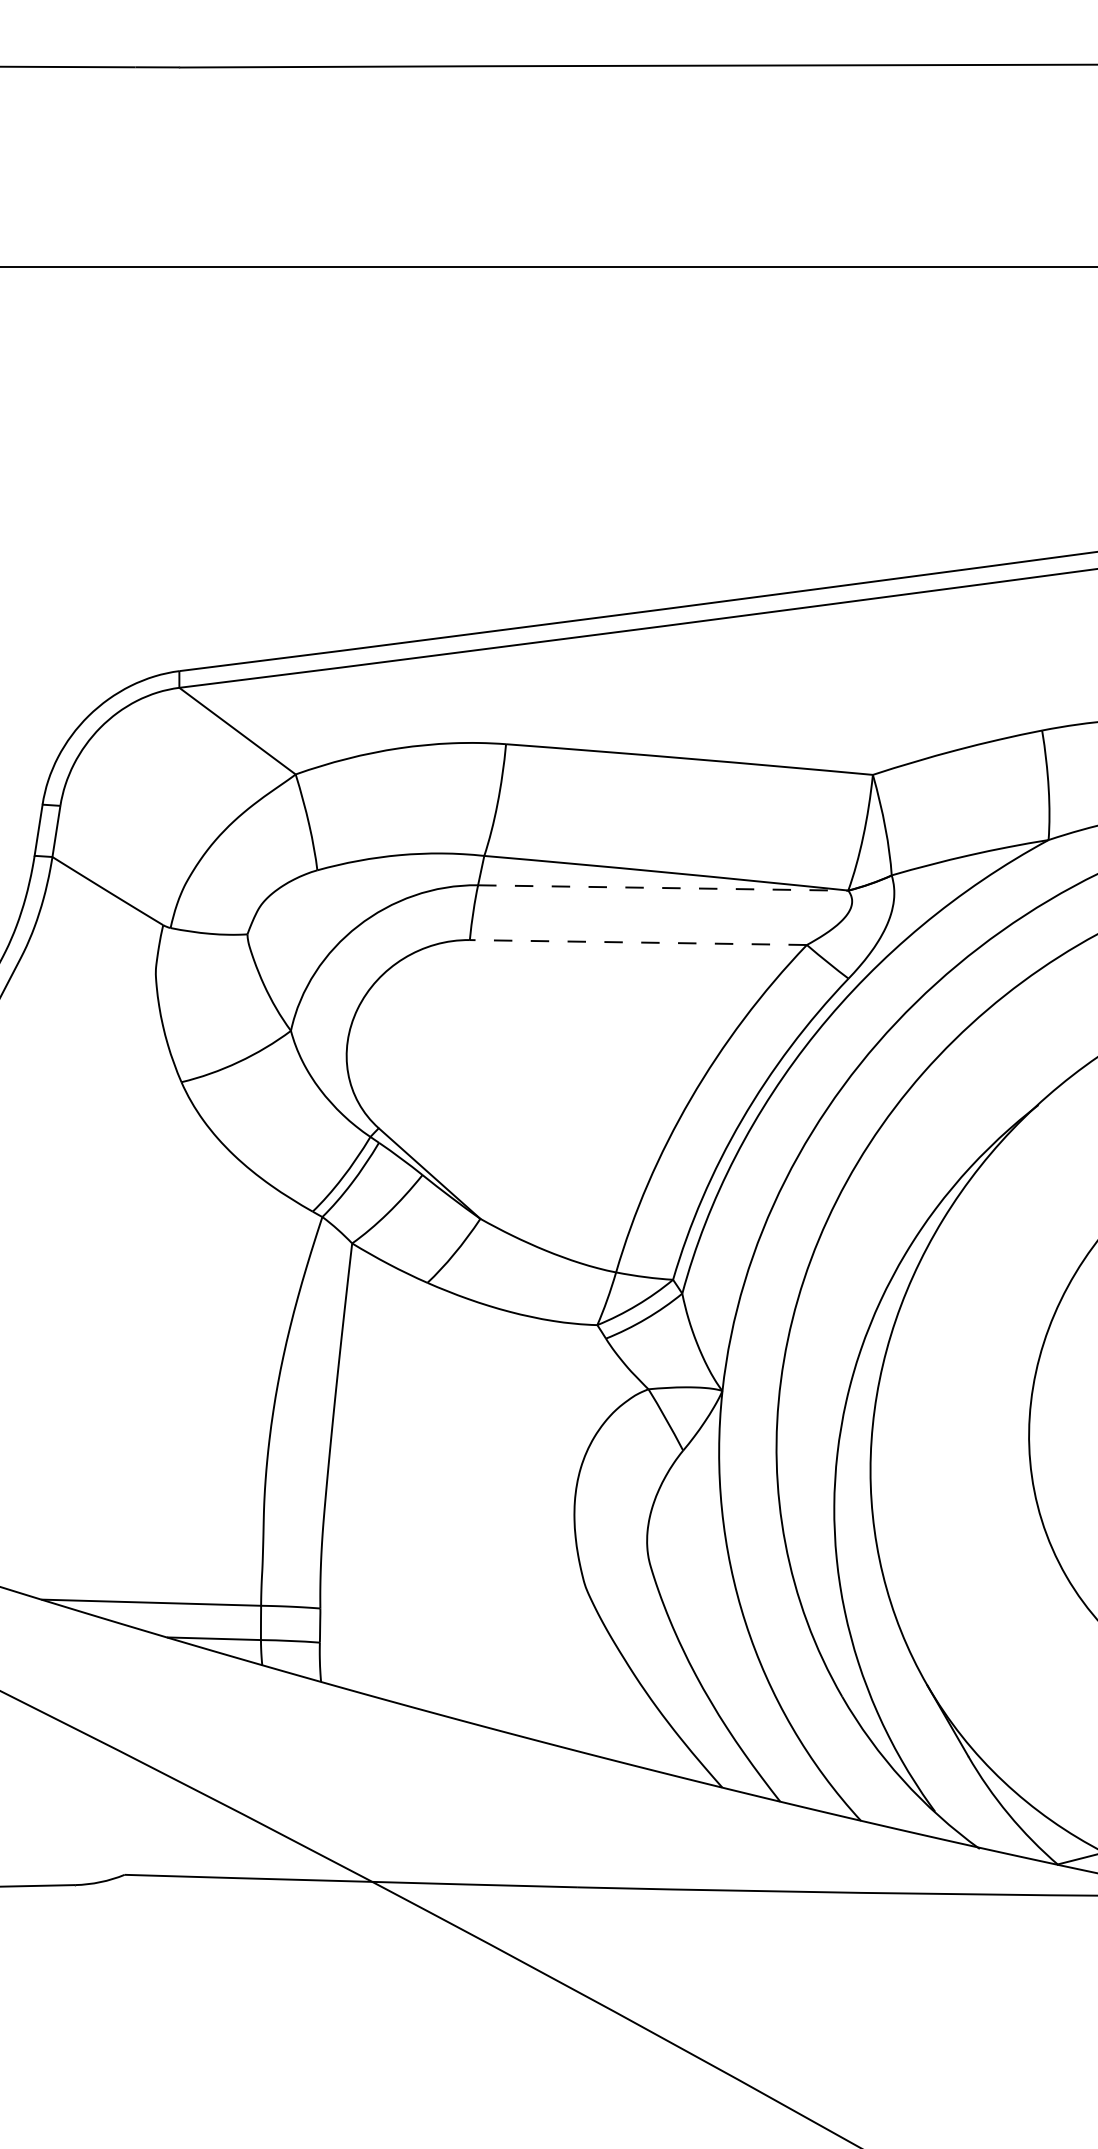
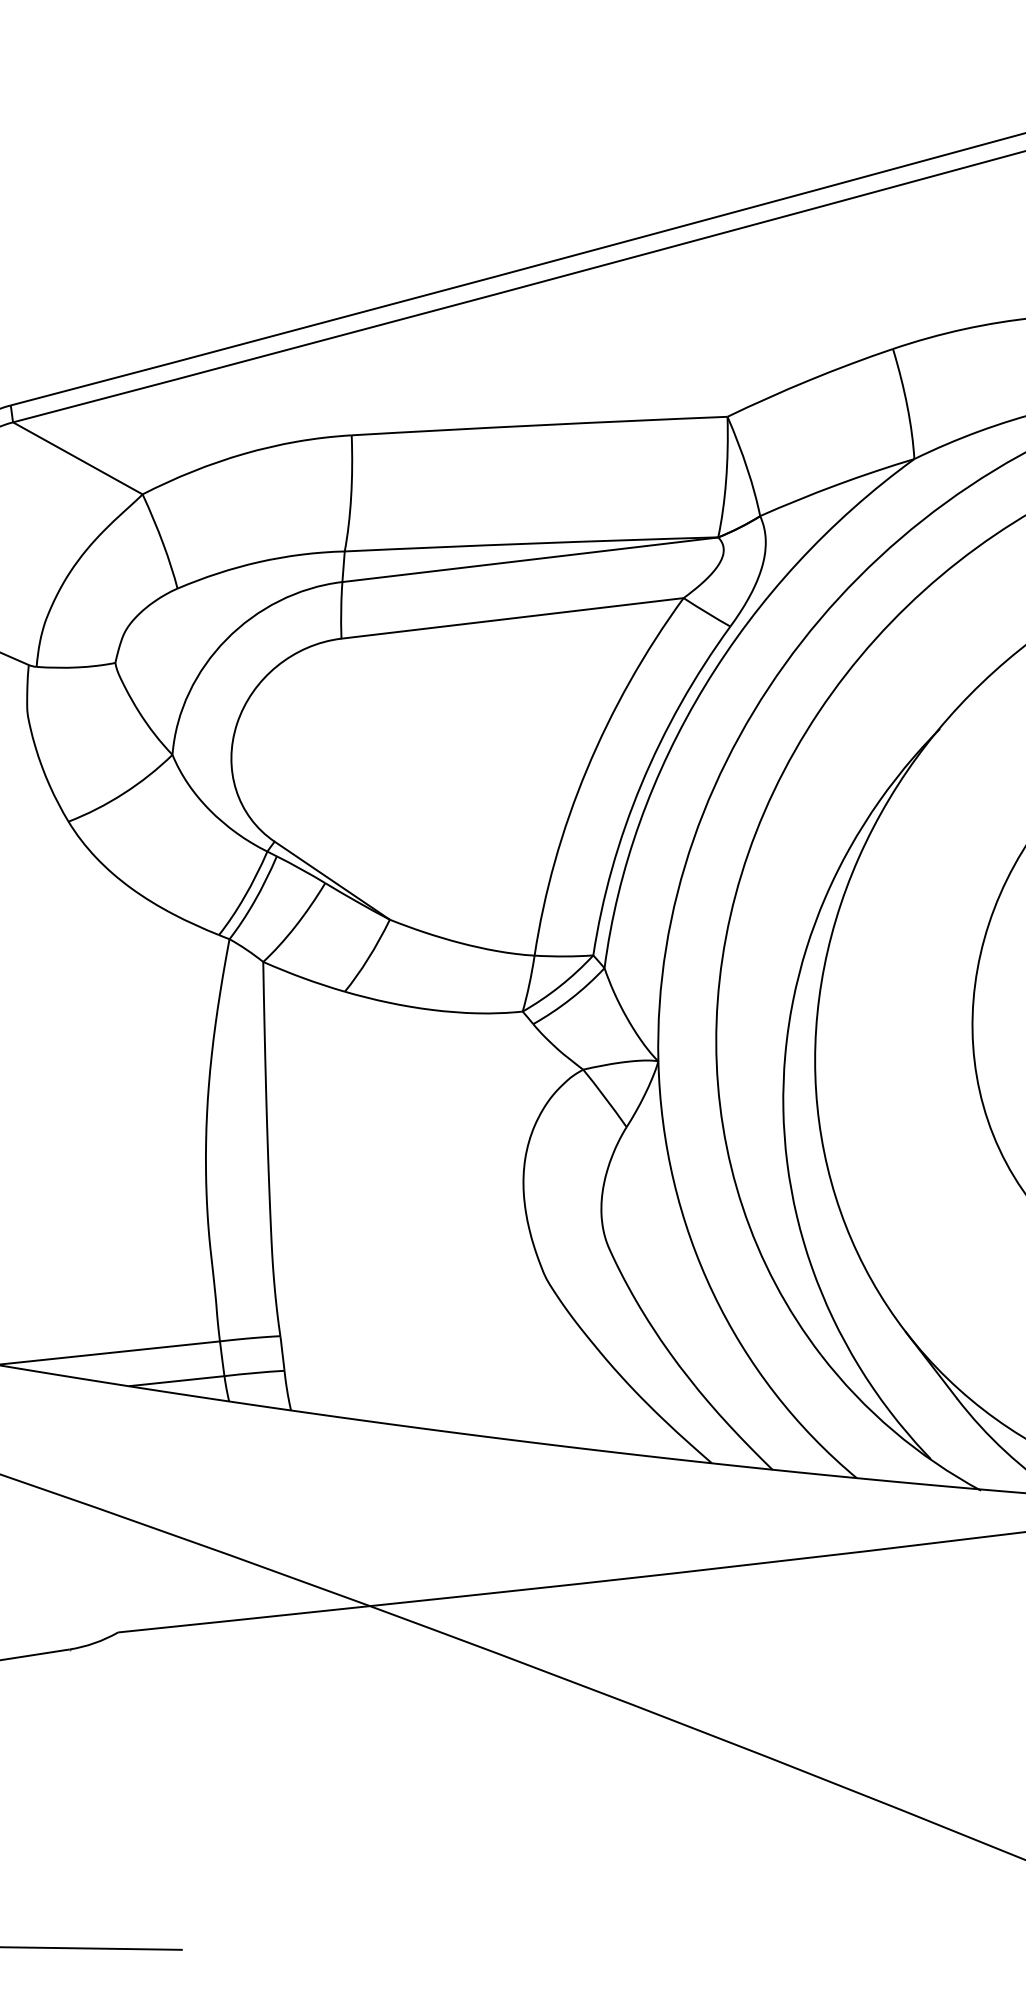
line: (663, 888) -> (530, 560), dashed -> solid
line: (638, 942) -> (512, 618), dashed -> solid

